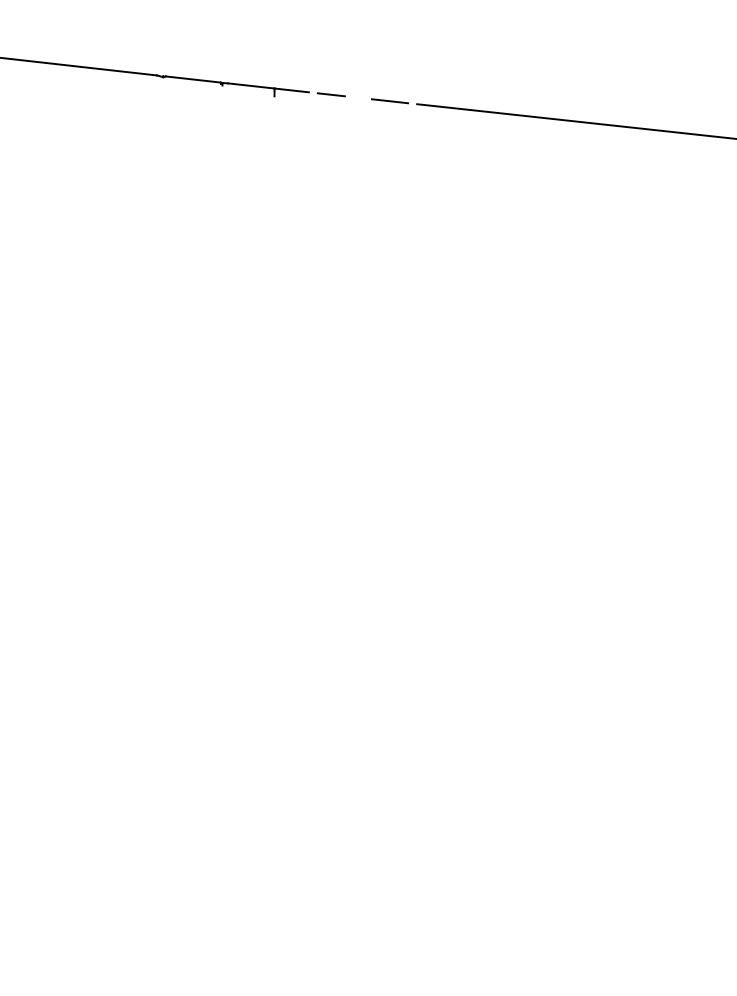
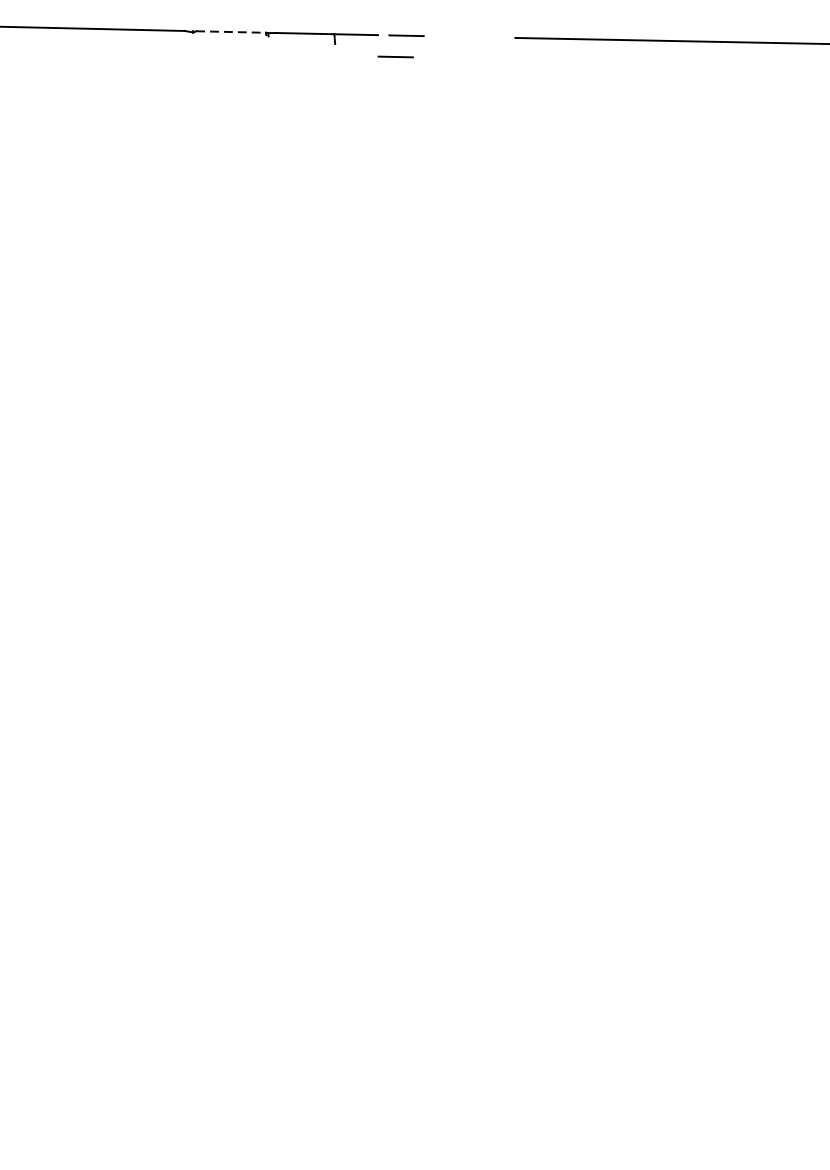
line: (193, 79) -> (231, 31), solid -> dashed
line: (389, 101) -> (480, 37), removed
line: (321, 110) -> (395, 56), added

